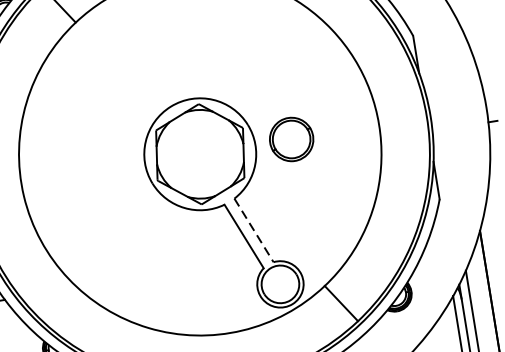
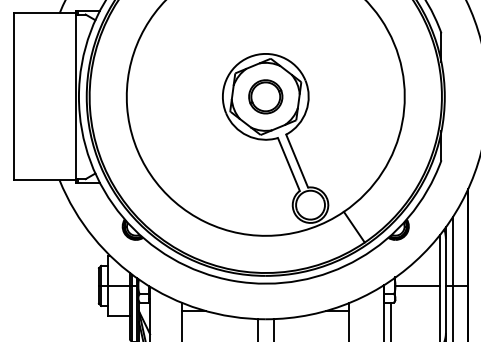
part: (291, 139) -> (265, 96), moved
line: (254, 230) -> (297, 161), dashed -> solid

